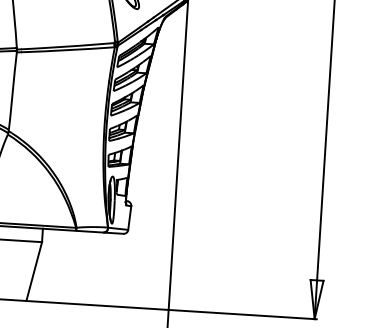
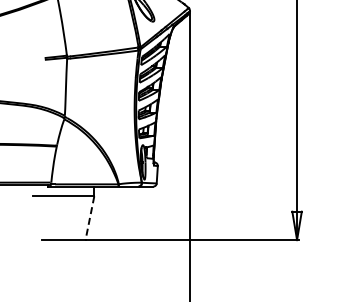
line: (33, 271) -> (89, 218), solid -> dashed

